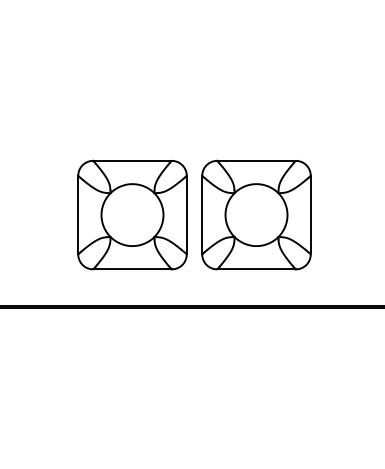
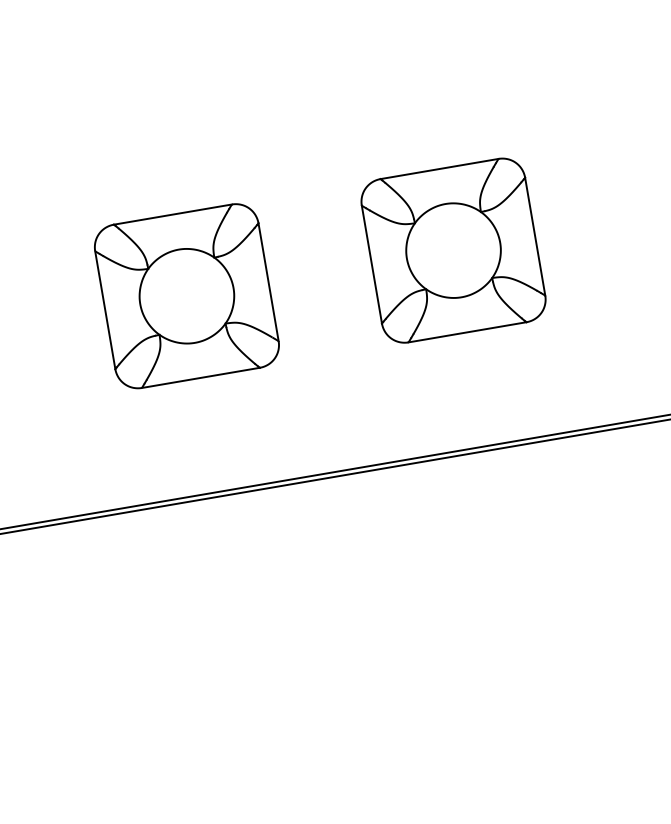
part: (132, 214) -> (186, 294), size x0.7
part: (256, 214) -> (453, 249), size x0.7

